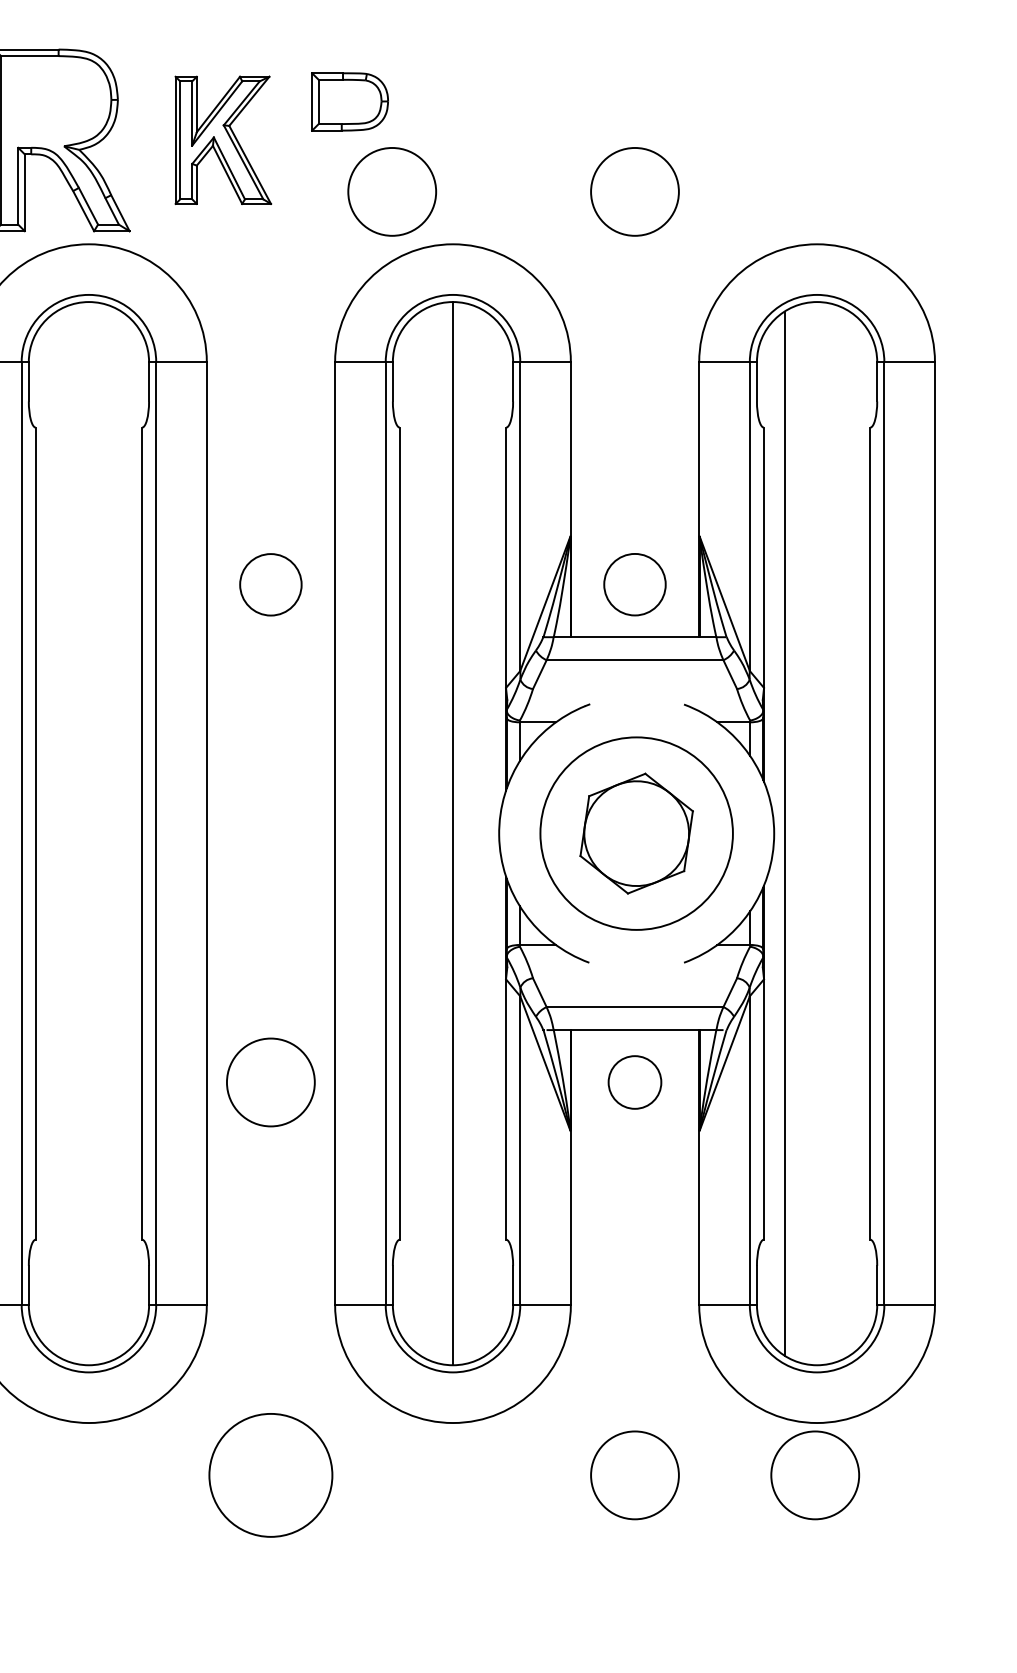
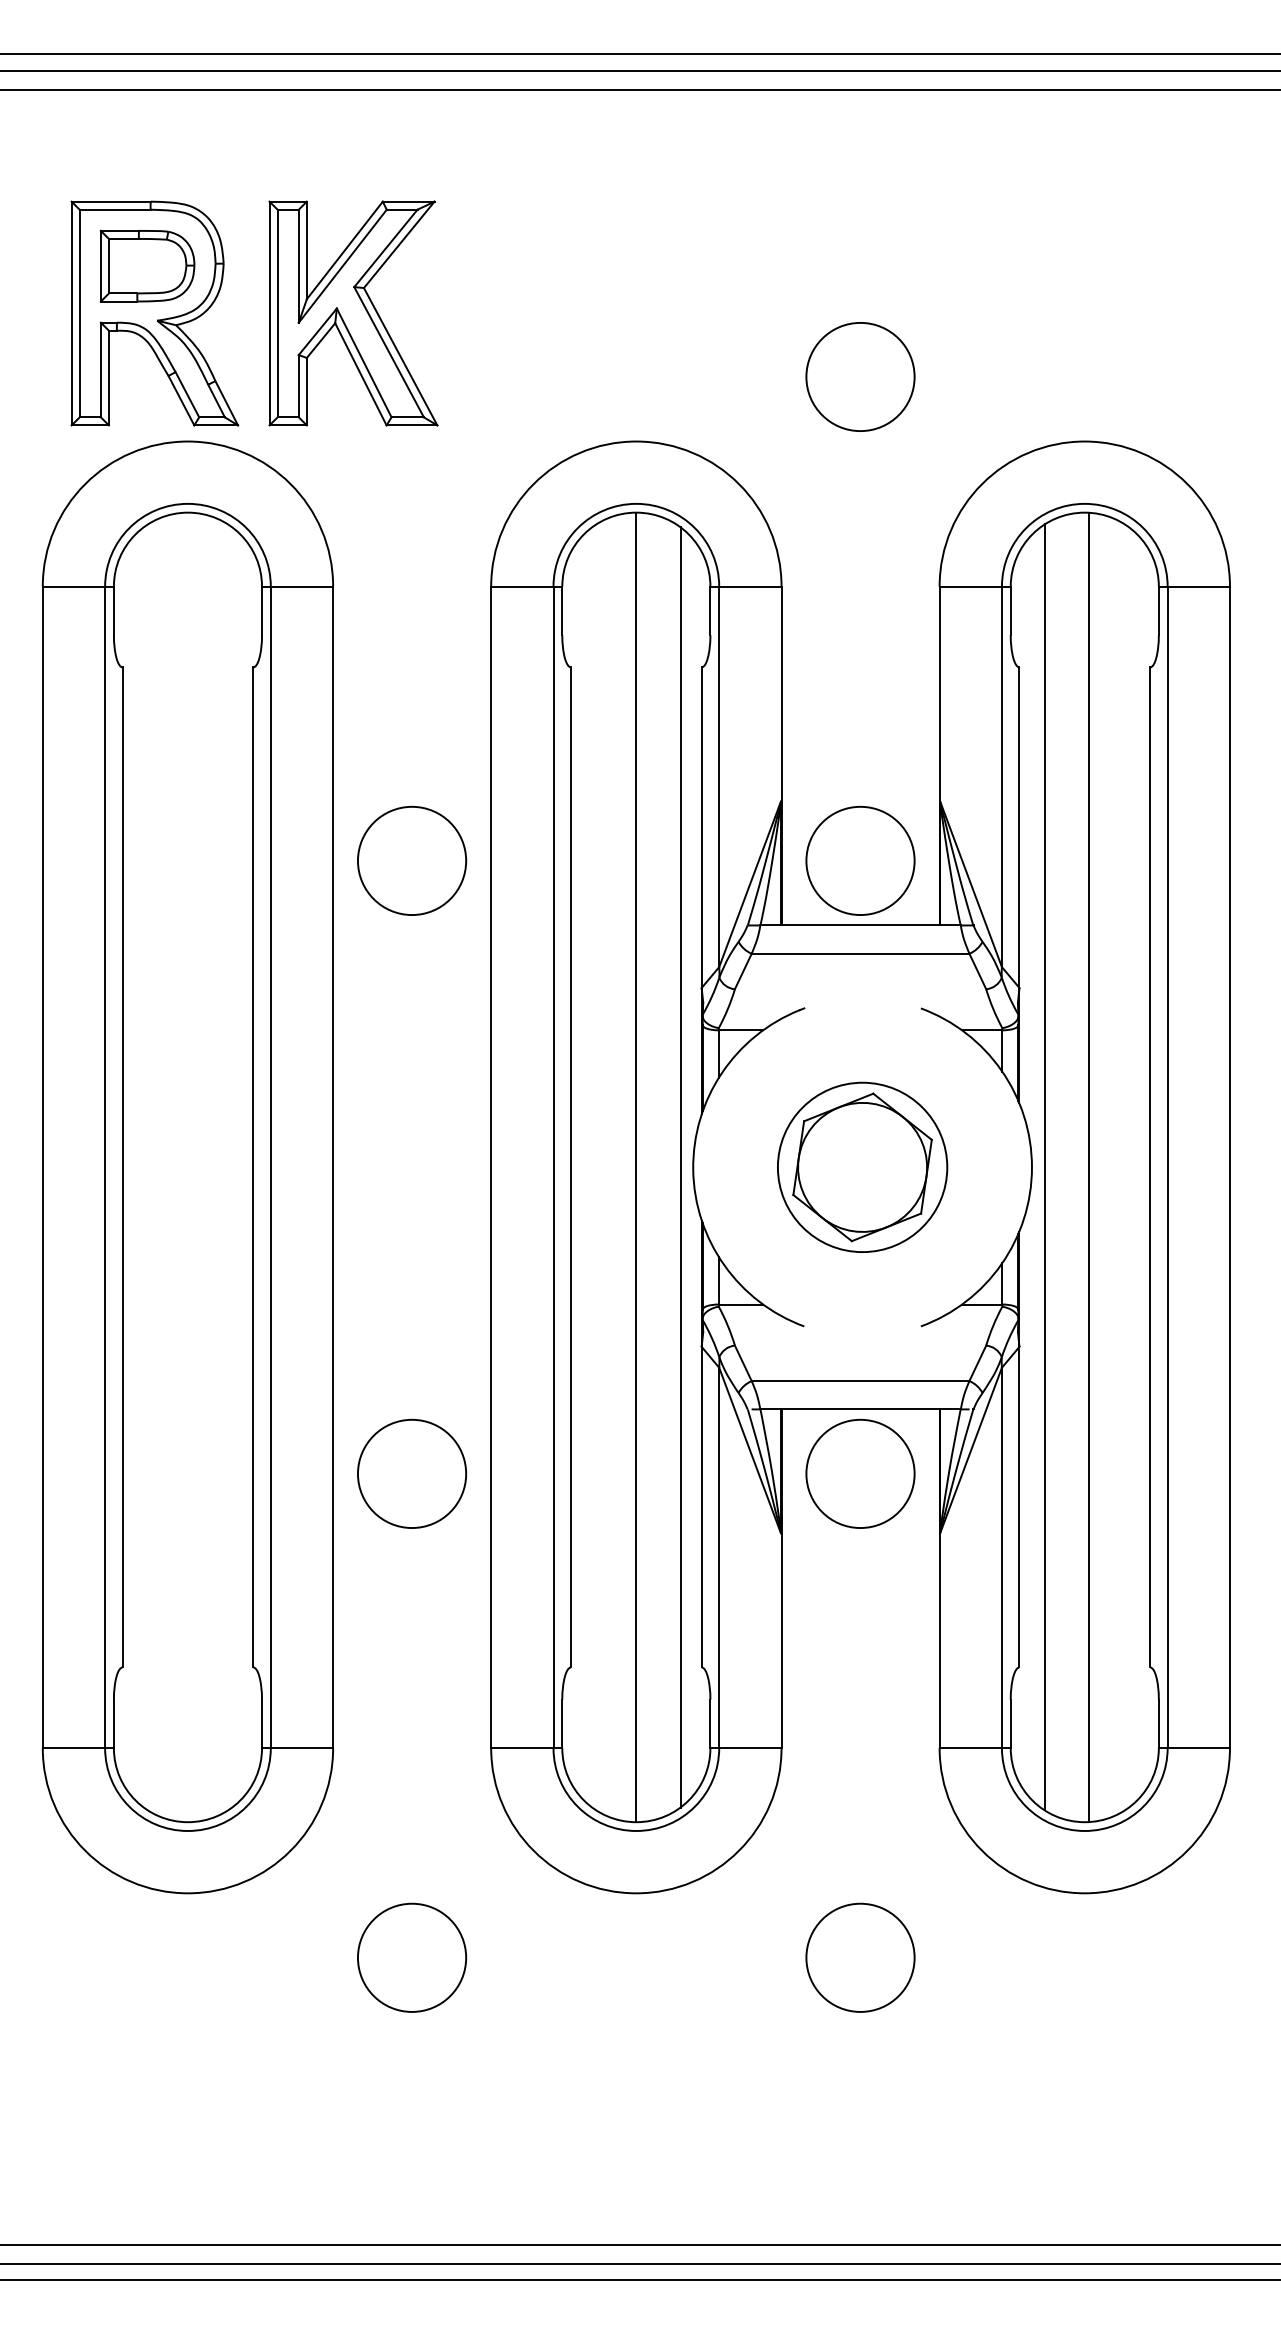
part: (350, 101) -> (147, 265), moved
part: (223, 140) -> (353, 313), size x1.43
circle: (392, 191) -> (561, 376), removed
circle: (270, 584) -> (411, 860), size x1.43
circle: (634, 584) -> (860, 860), size x1.43
line: (488, 833) -> (680, 1167), added
circle: (636, 833) -> (862, 1167), size x0.71
line: (820, 833) -> (1088, 1167), added
circle: (634, 1082) -> (860, 1473), size x1.67
circle: (270, 1475) -> (411, 1957), size x0.71
circle: (815, 1475) -> (1082, 1957), removed

